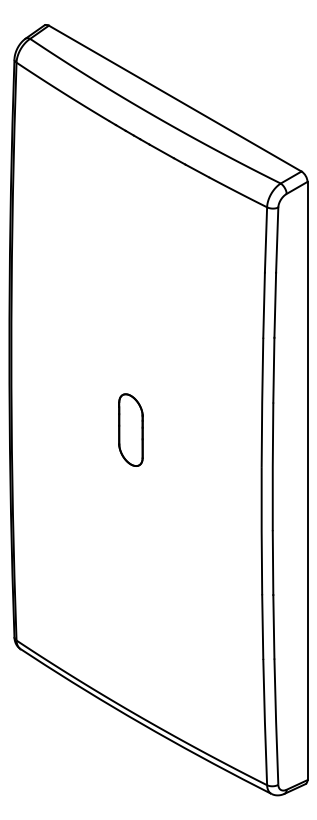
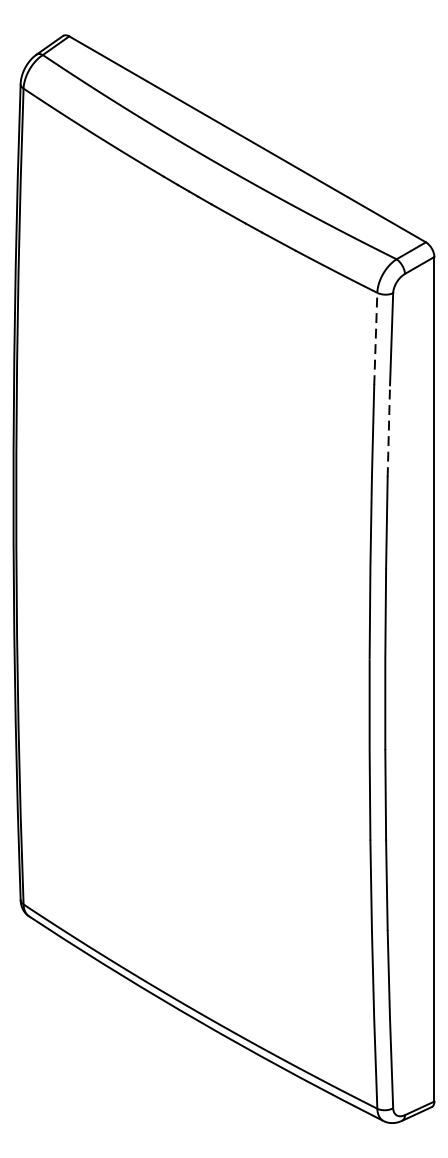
line: (266, 239) -> (376, 338), solid -> dashed
line: (275, 305) -> (389, 431), solid -> dashed
part: (130, 429) -> (184, 606), removed

